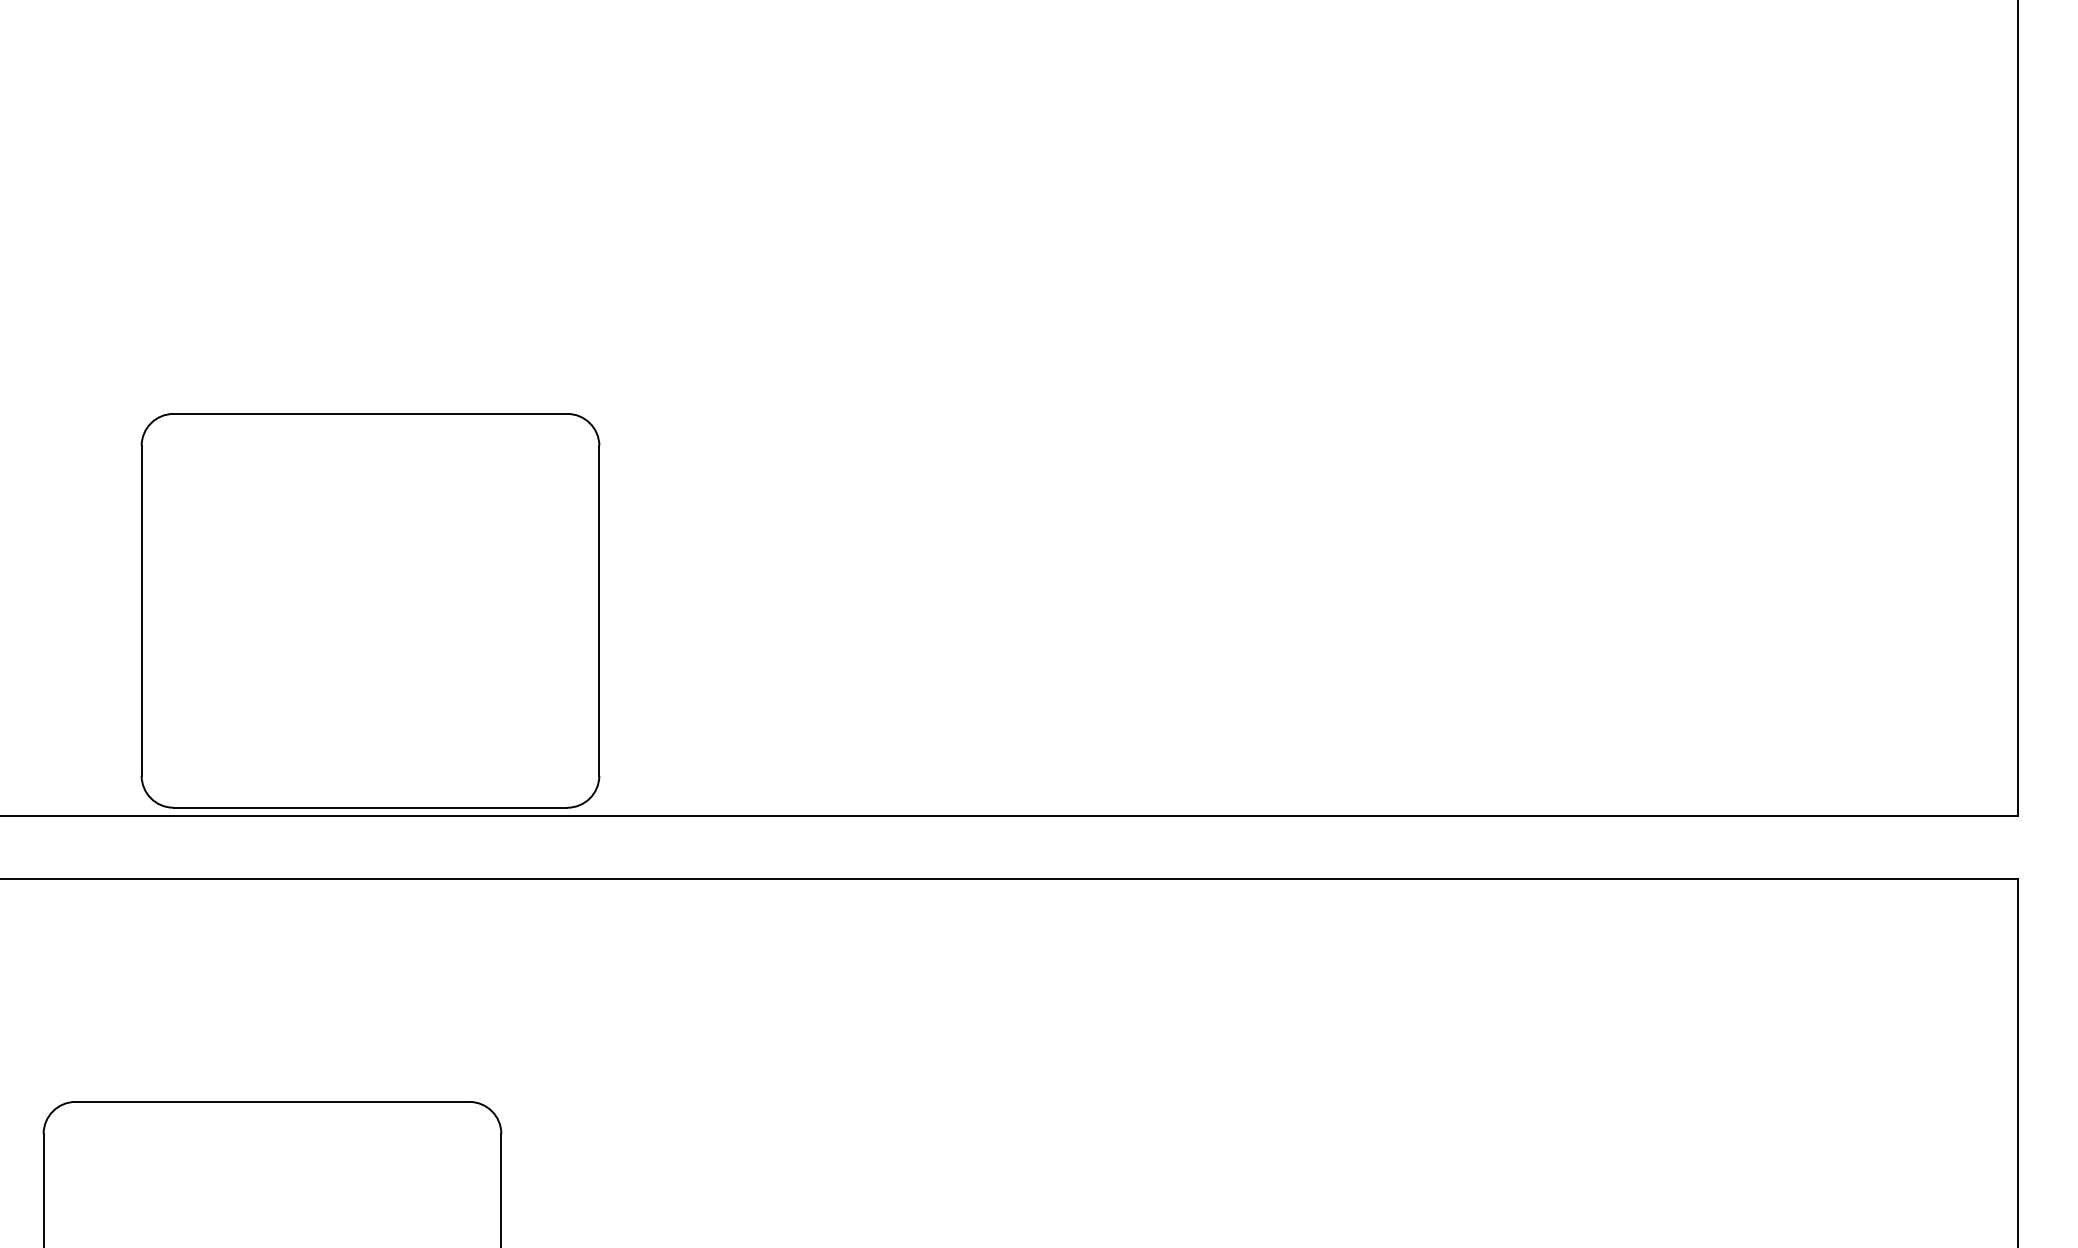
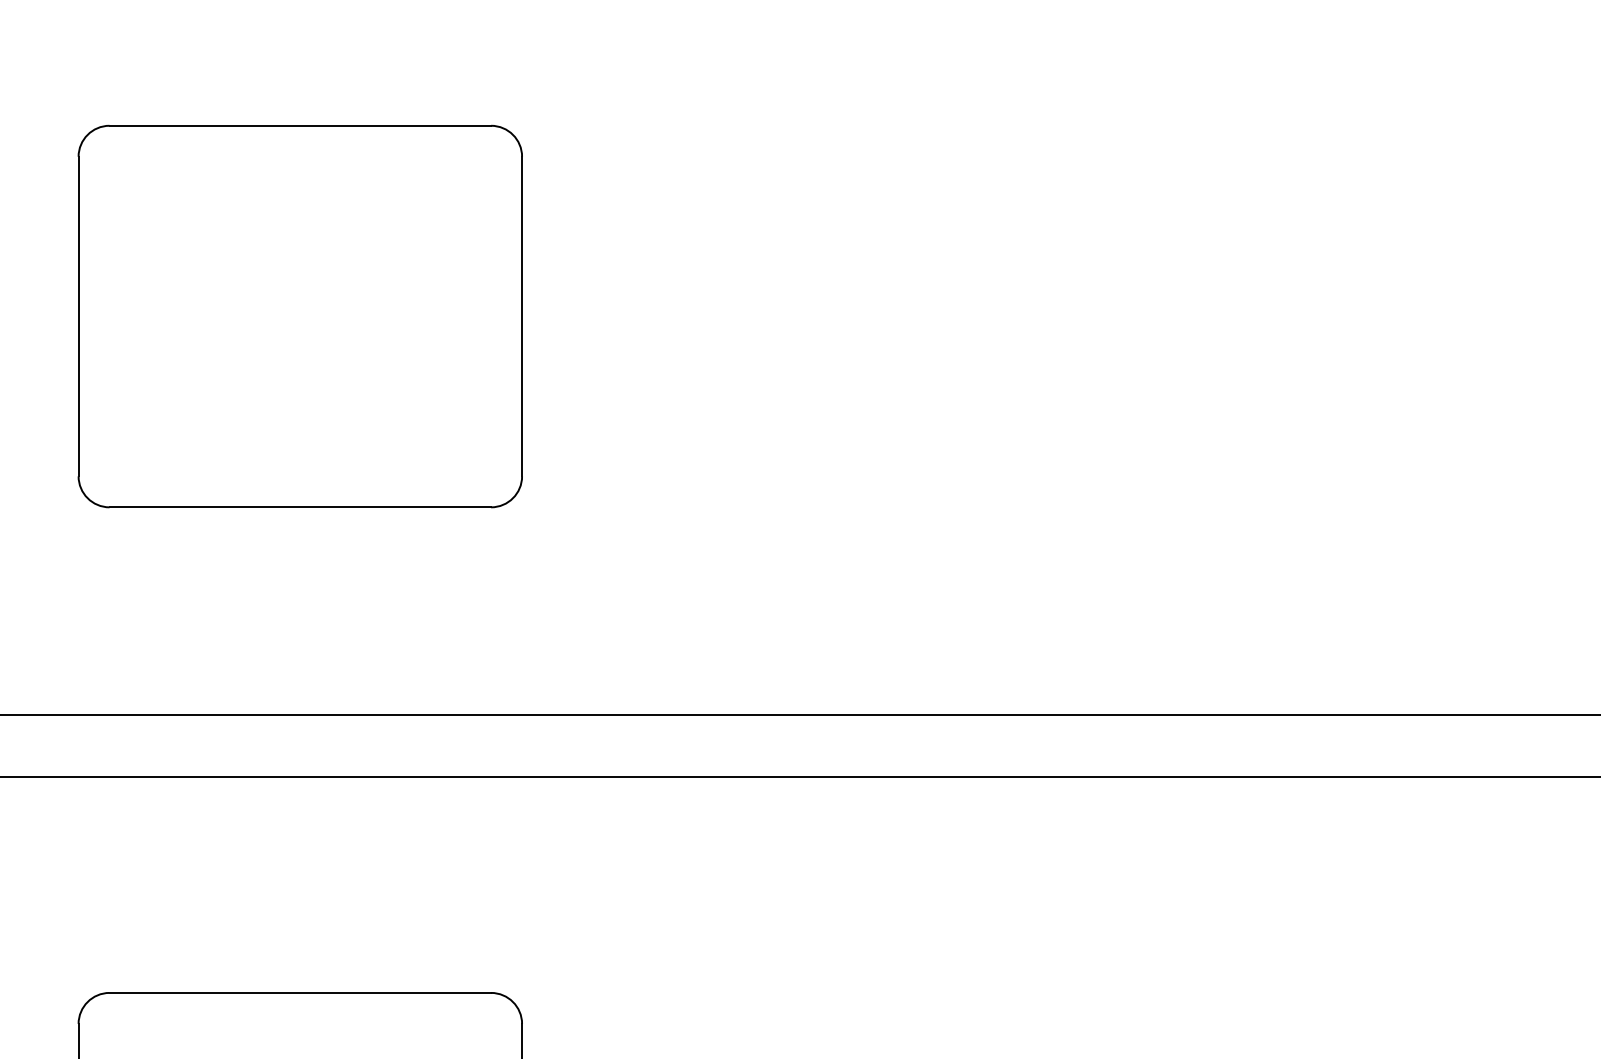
part: (370, 610) -> (300, 316), moved

